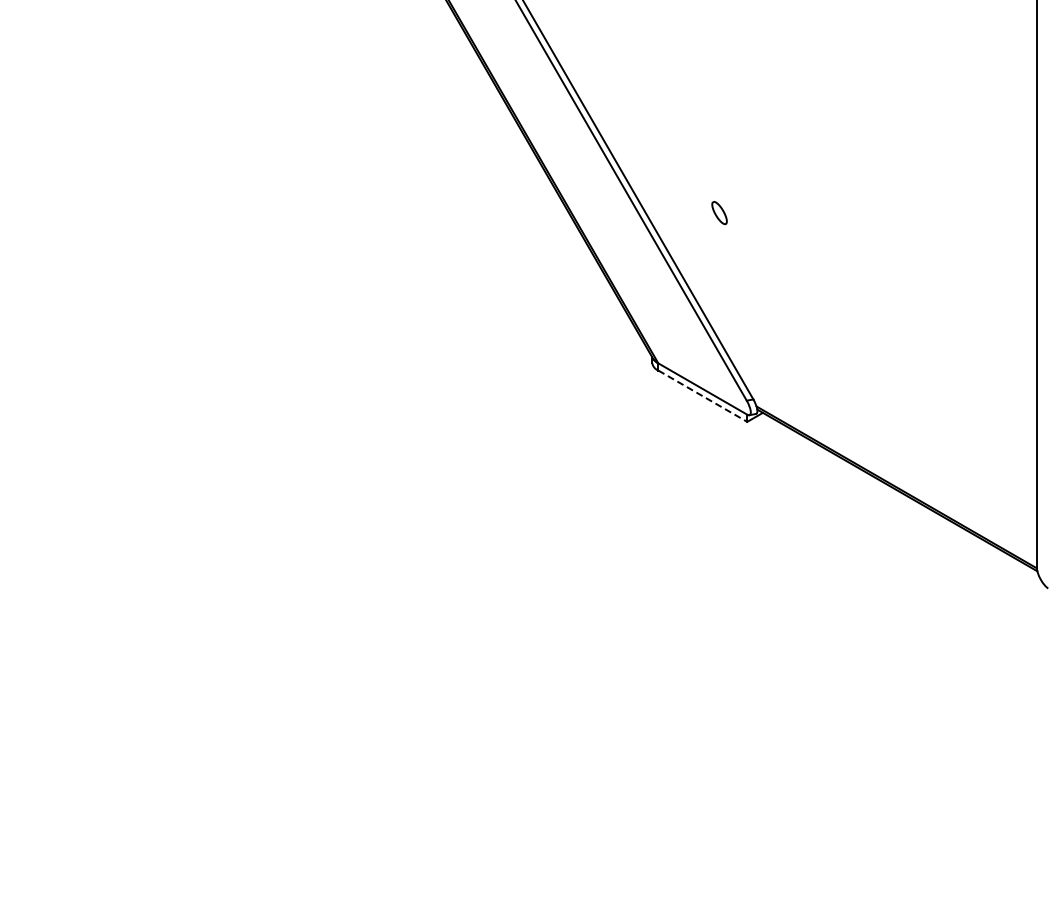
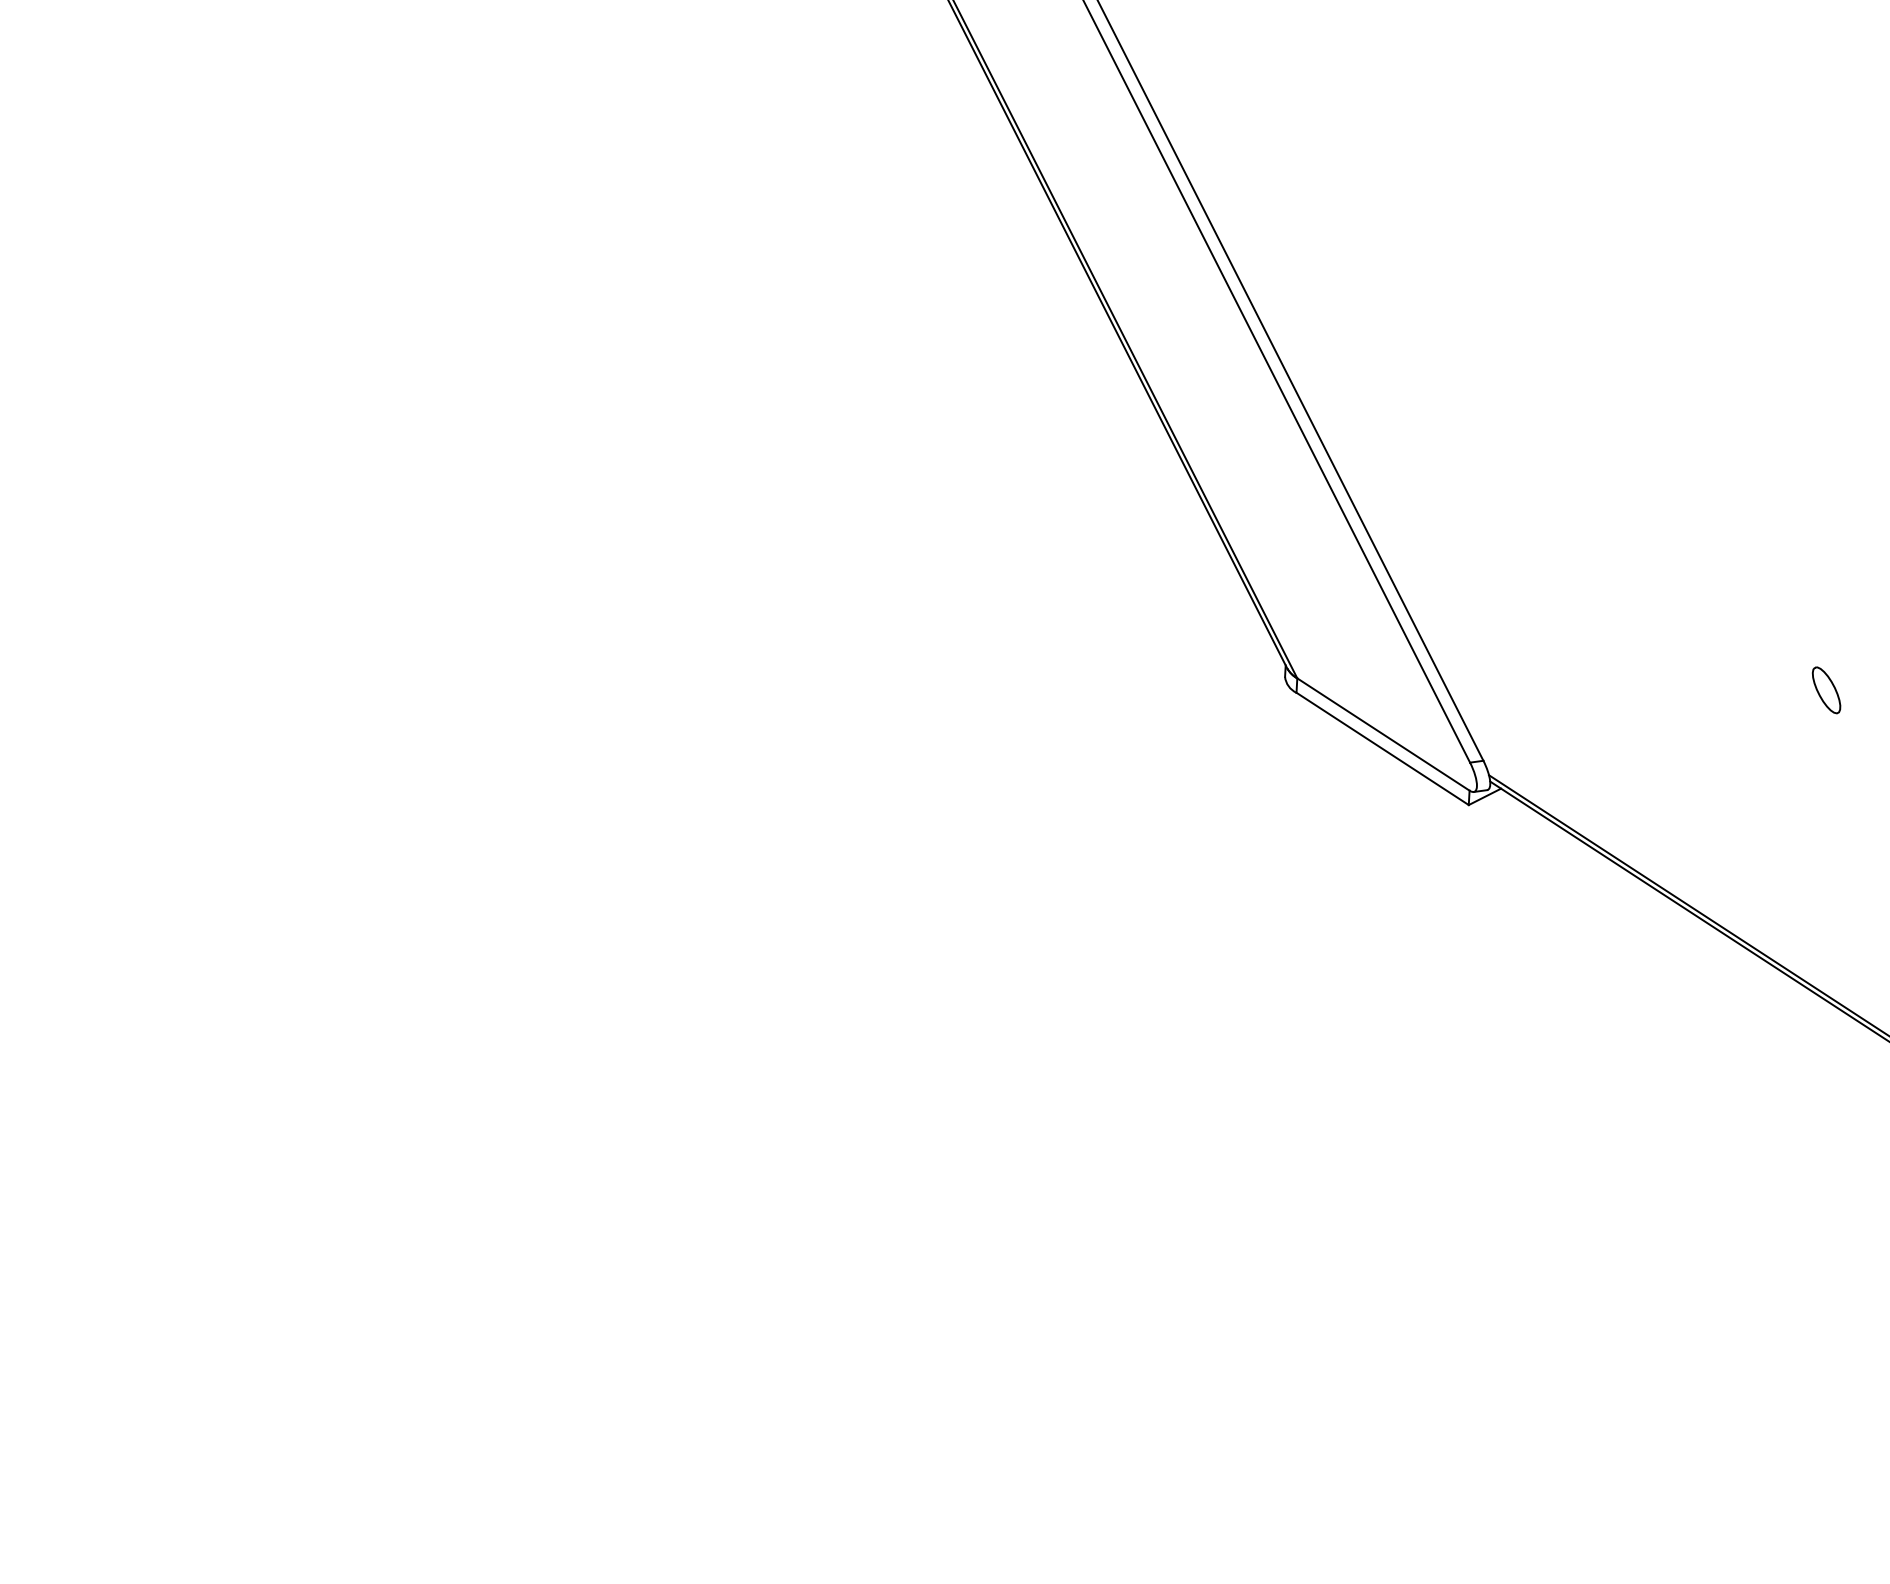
part: (719, 213) -> (1826, 691), moved
line: (703, 396) -> (1384, 749), dashed -> solid

